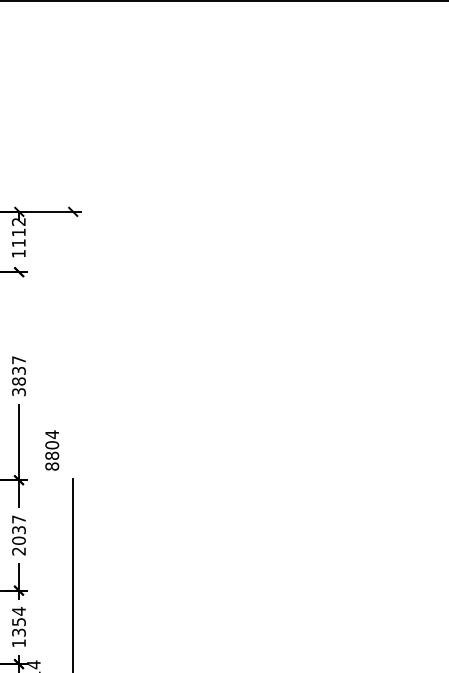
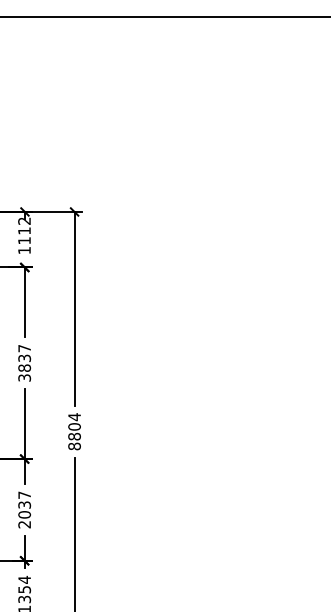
line: (19, 309) -> (25, 301), added
line: (73, 316) -> (74, 308), added
text: (52, 450) -> (74, 431), moved

